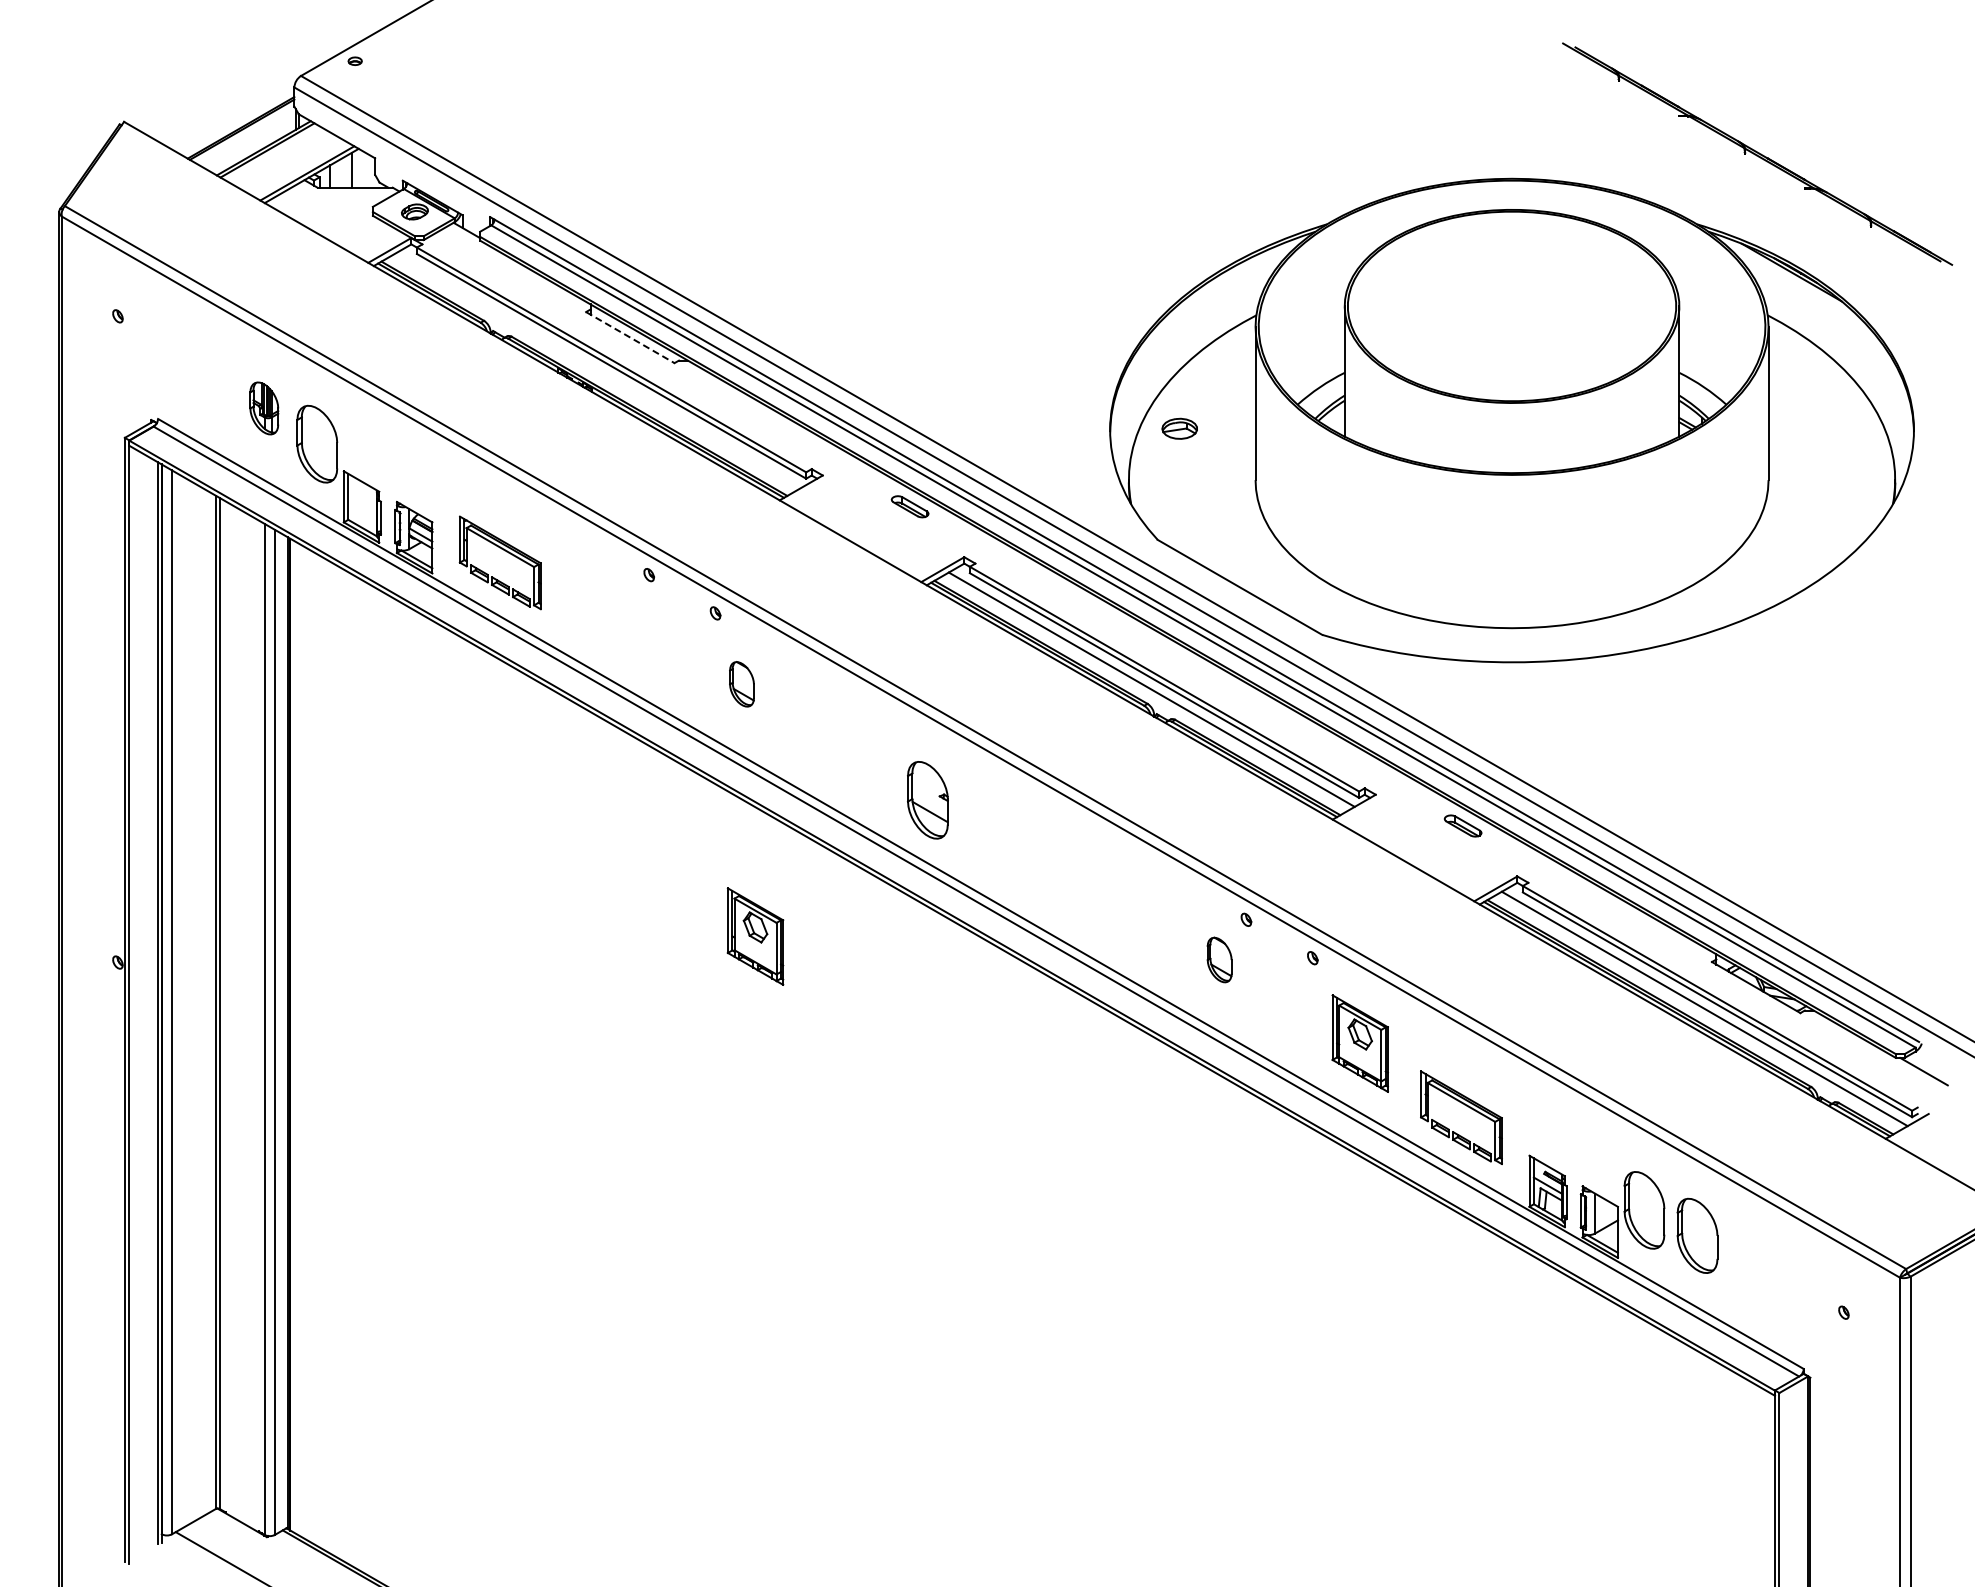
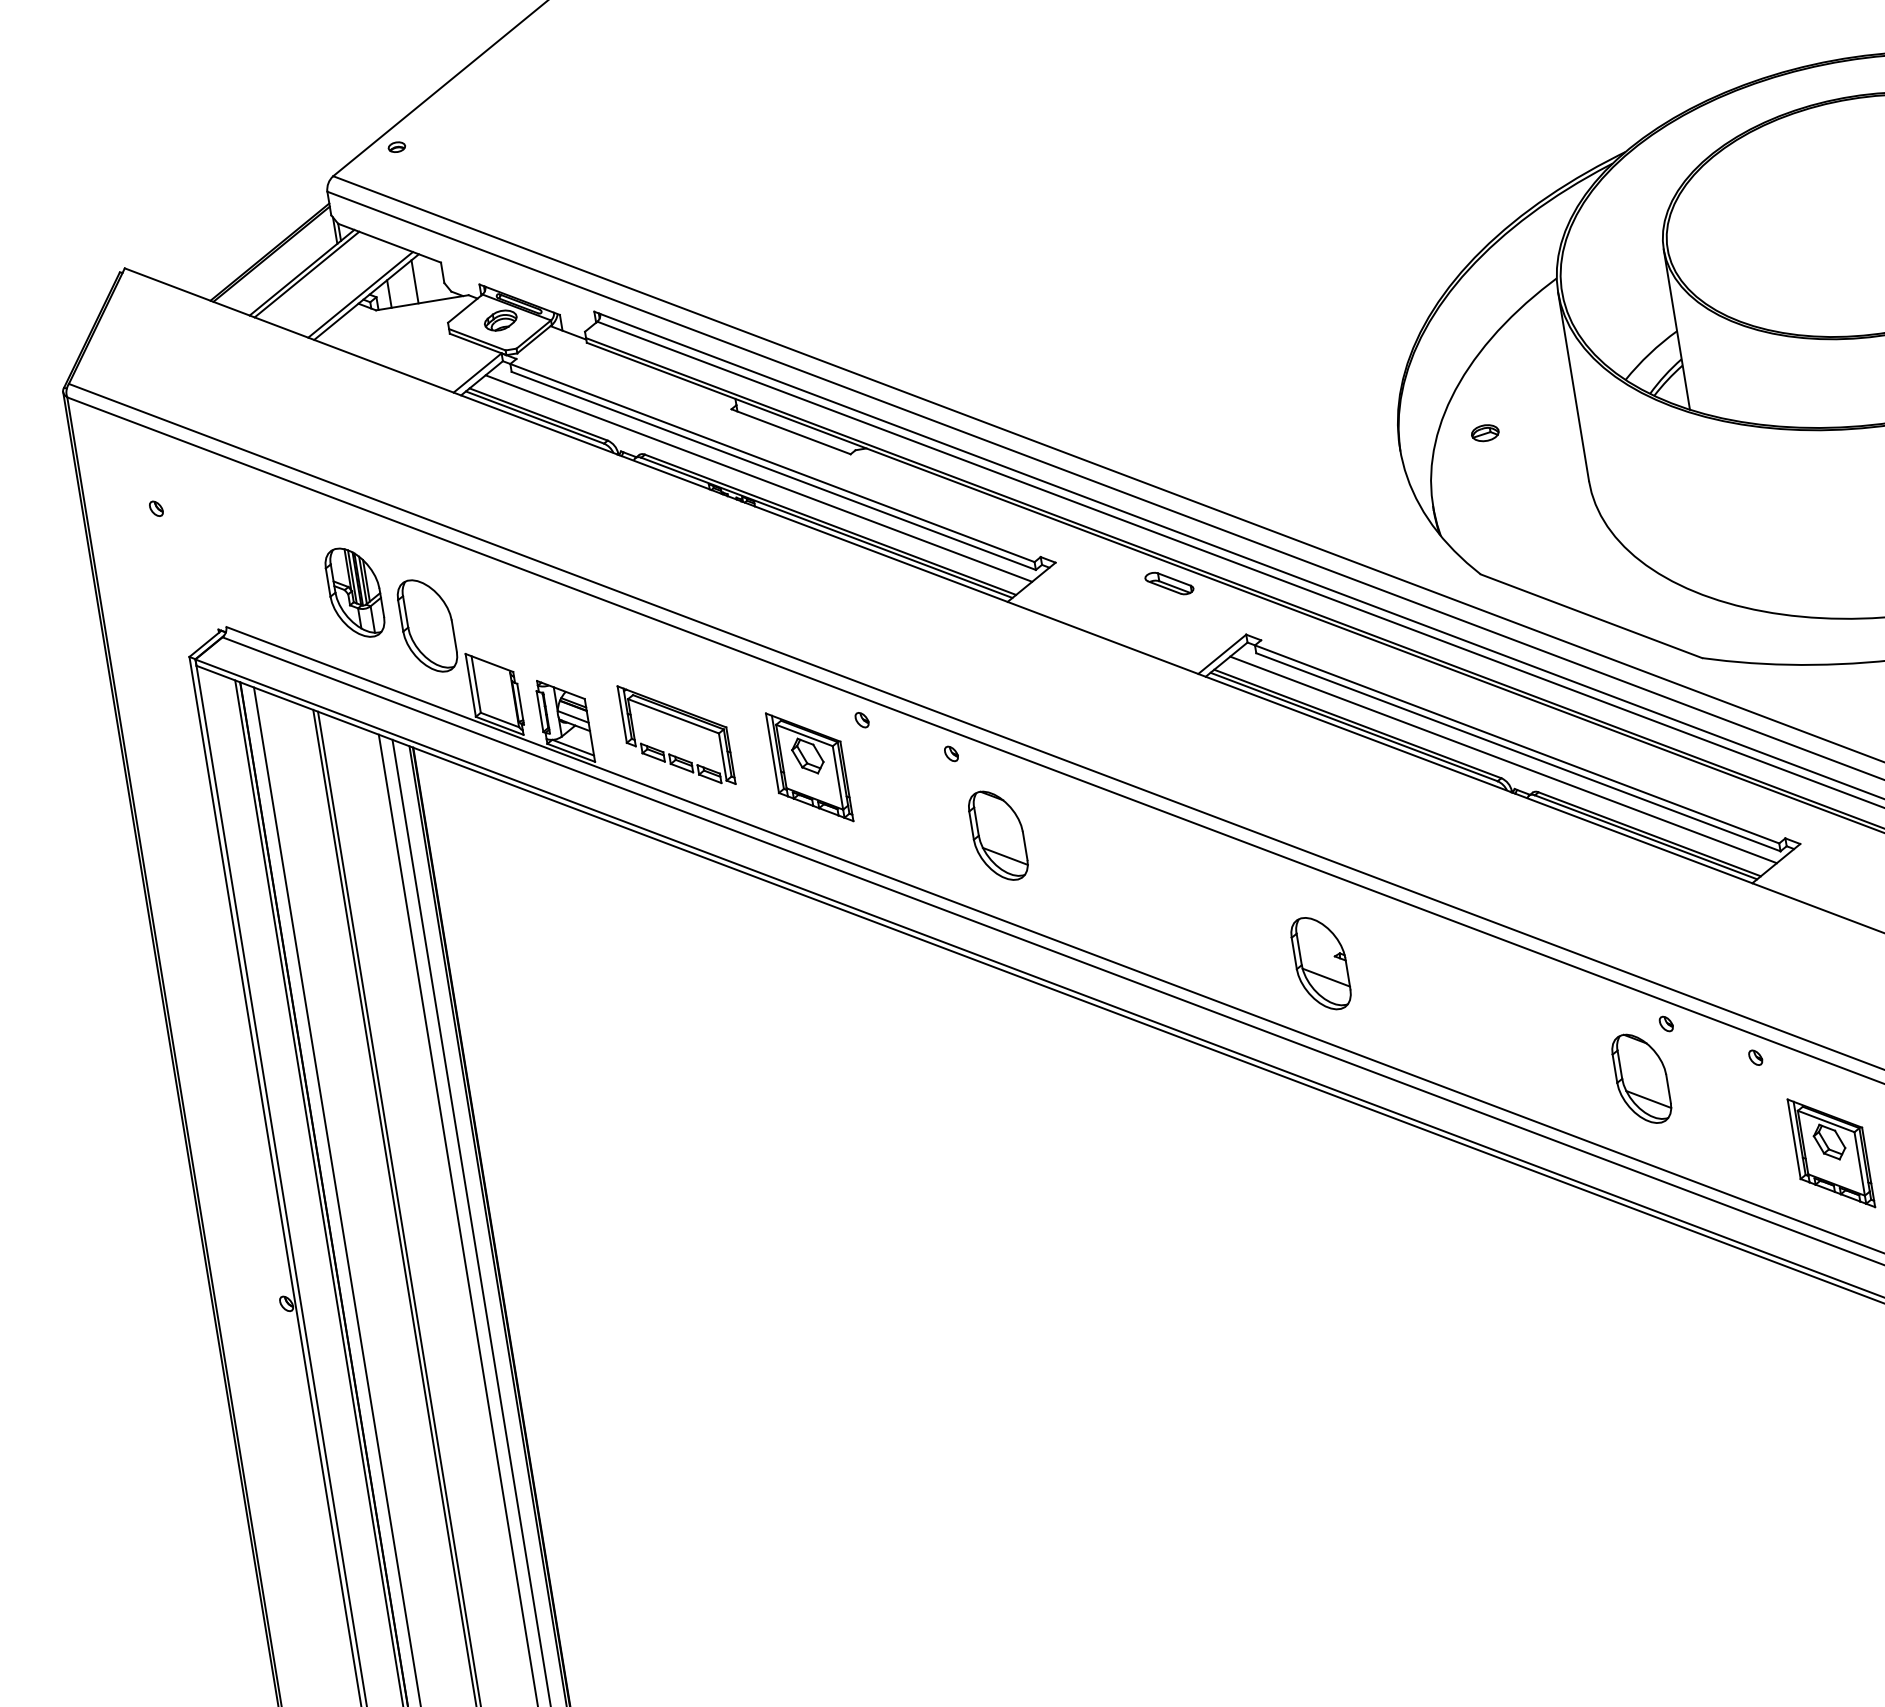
line: (630, 337) -> (791, 431), dashed -> solid
line: (598, 370) -> (758, 478), added
part: (264, 408) -> (355, 592), size x1.43
part: (1179, 428) -> (1485, 432), size x0.62
part: (741, 684) -> (997, 836), size x1.67
part: (927, 800) -> (1320, 963), moved
part: (755, 936) -> (809, 767), moved
part: (1219, 959) -> (1641, 1078), size x1.67

